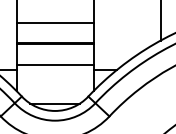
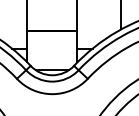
line: (55, 23) -> (52, 18), removed
line: (55, 65) -> (52, 45), removed

